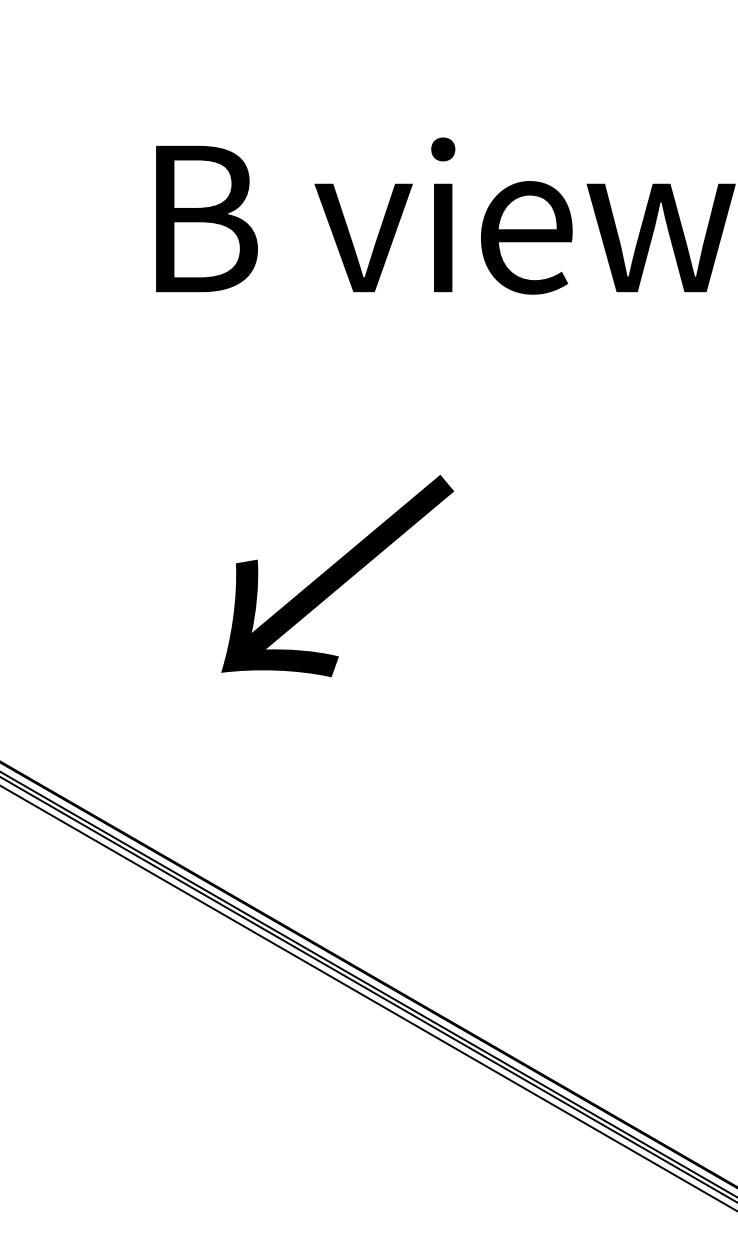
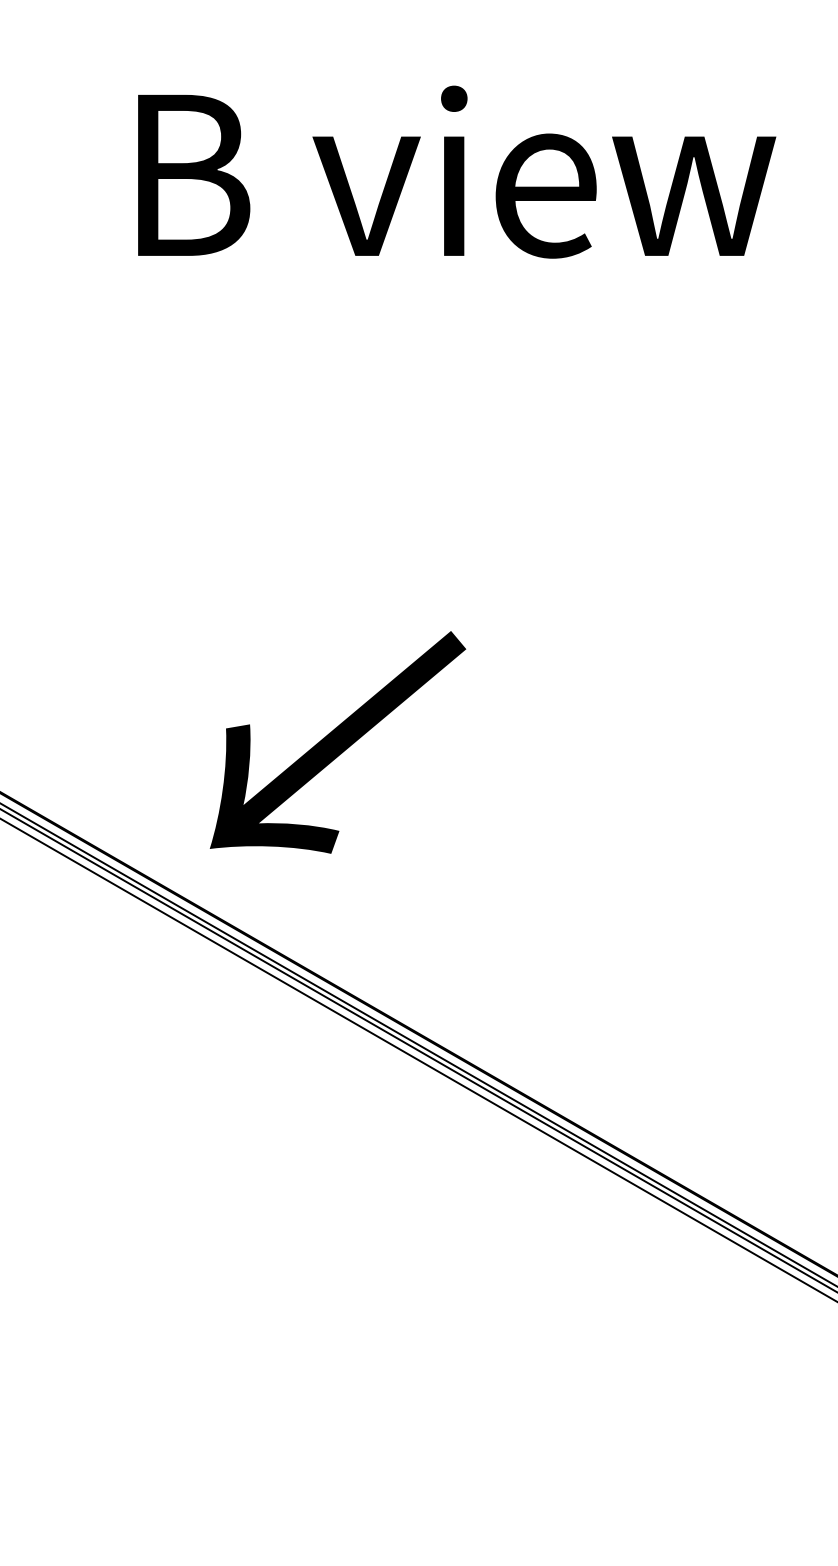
text: (337, 576) -> (337, 742), moved

